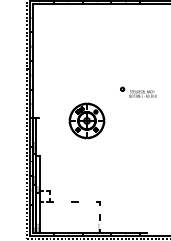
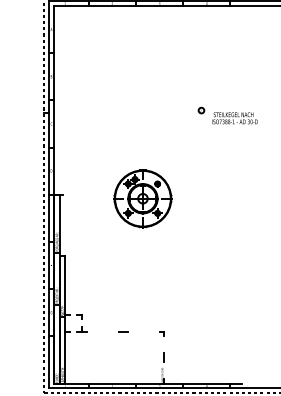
part: (138, 91) -> (227, 114), moved

